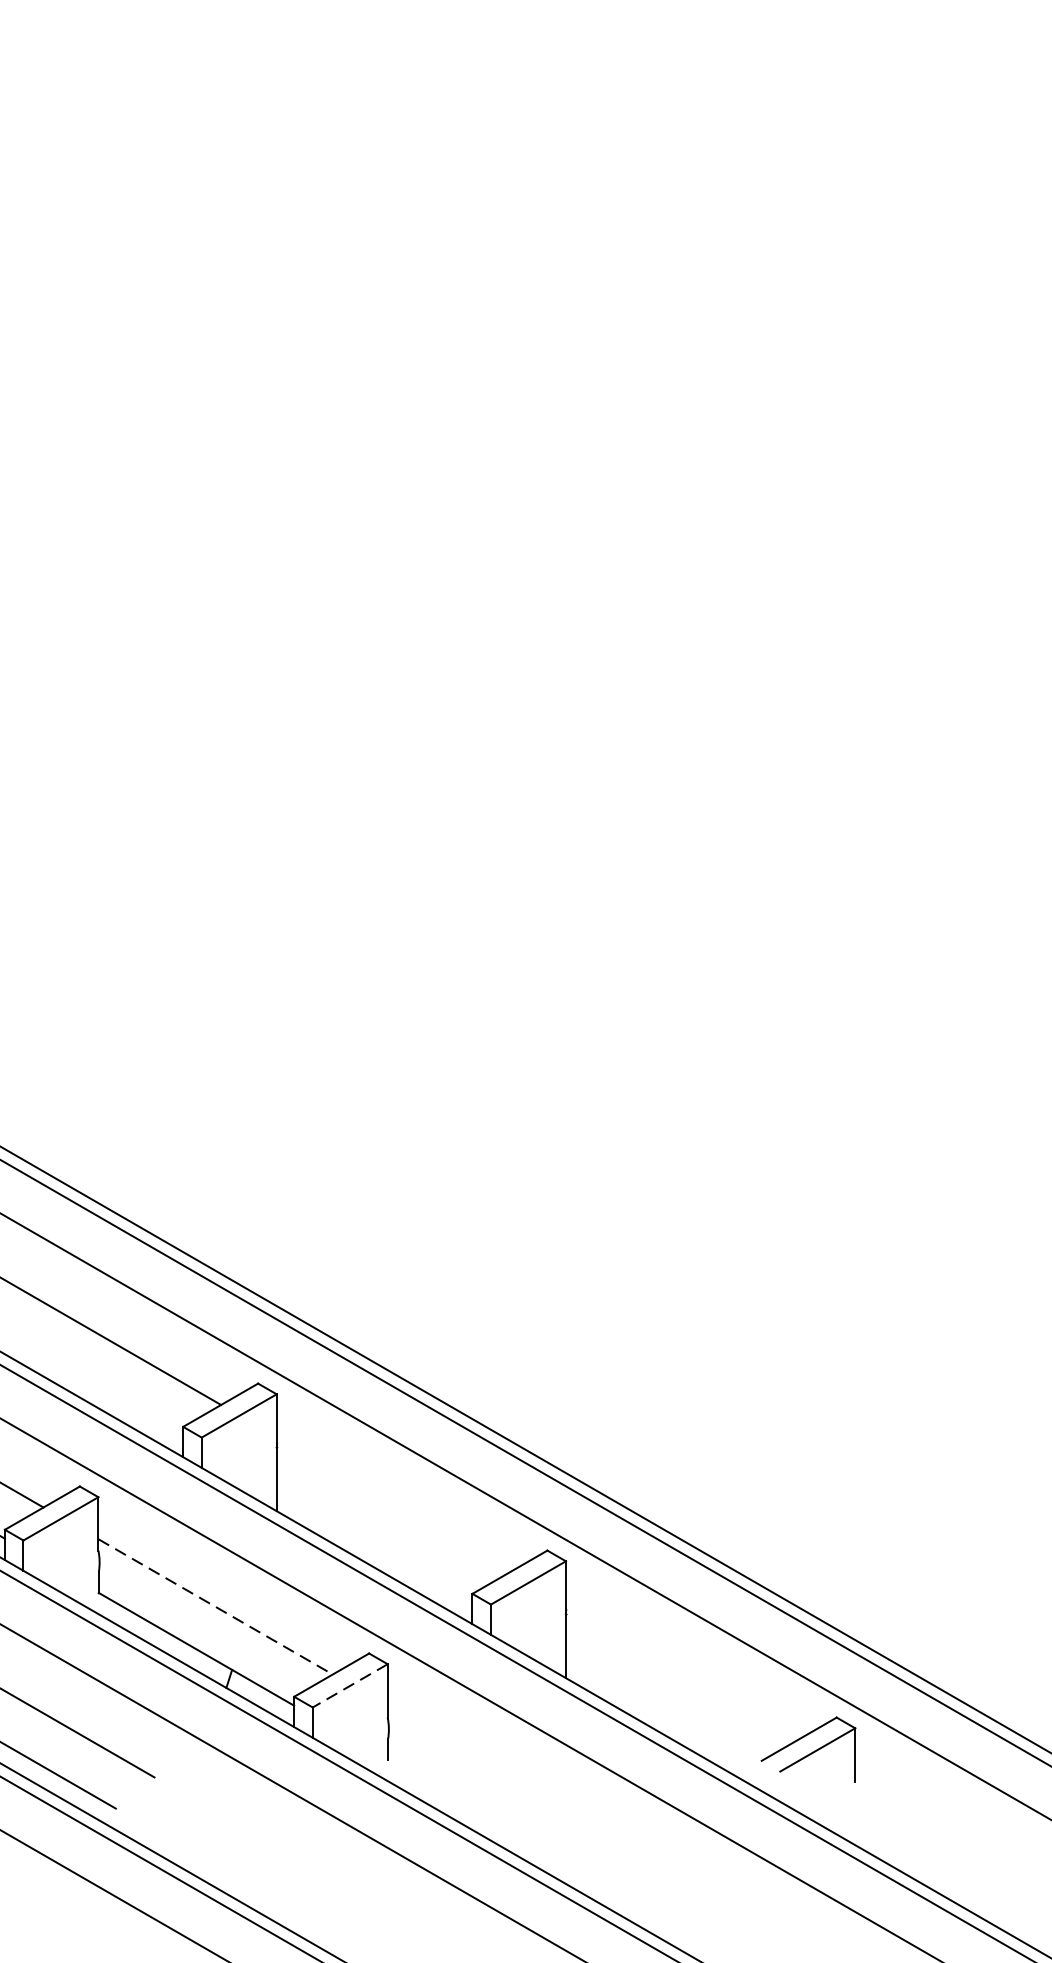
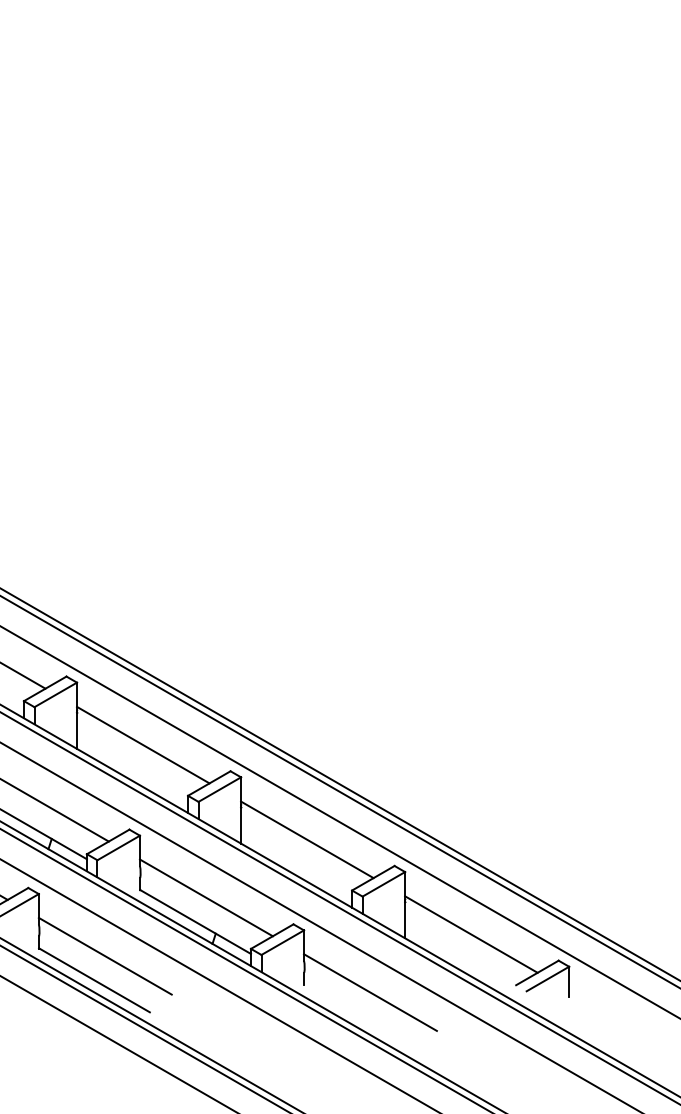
line: (393, 1503) -> (307, 839), added
line: (215, 1606) -> (206, 897), dashed -> solid
line: (683, 1671) -> (471, 934), added
line: (349, 1685) -> (282, 942), dashed -> solid
line: (504, 1773) -> (370, 992), added

